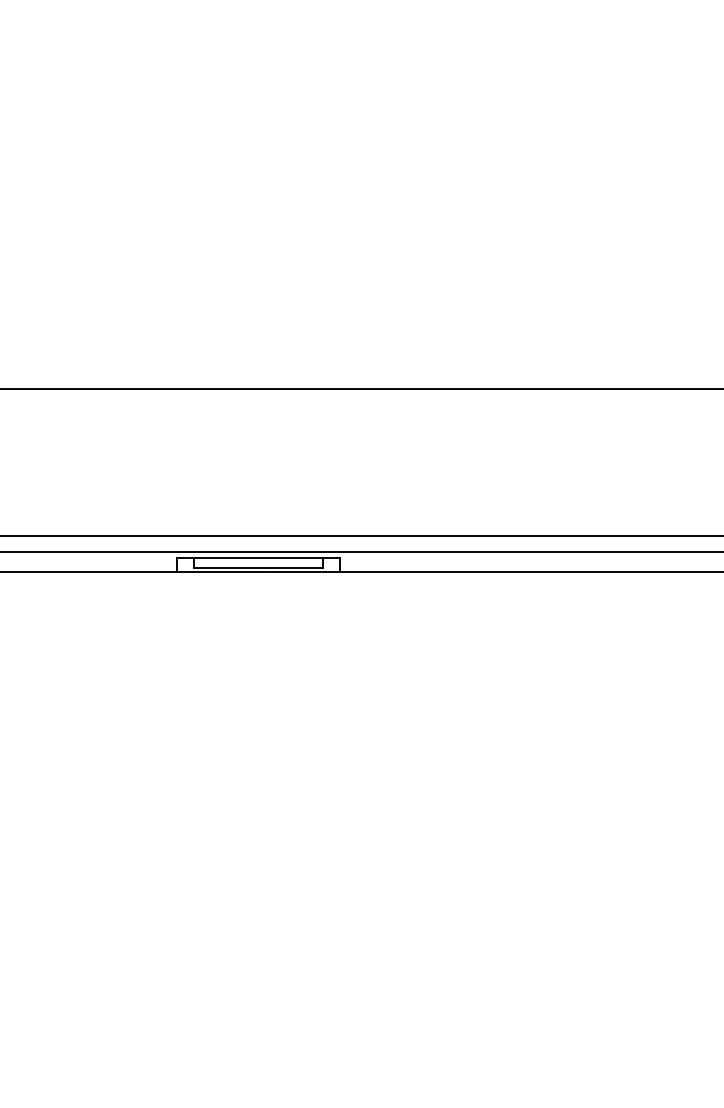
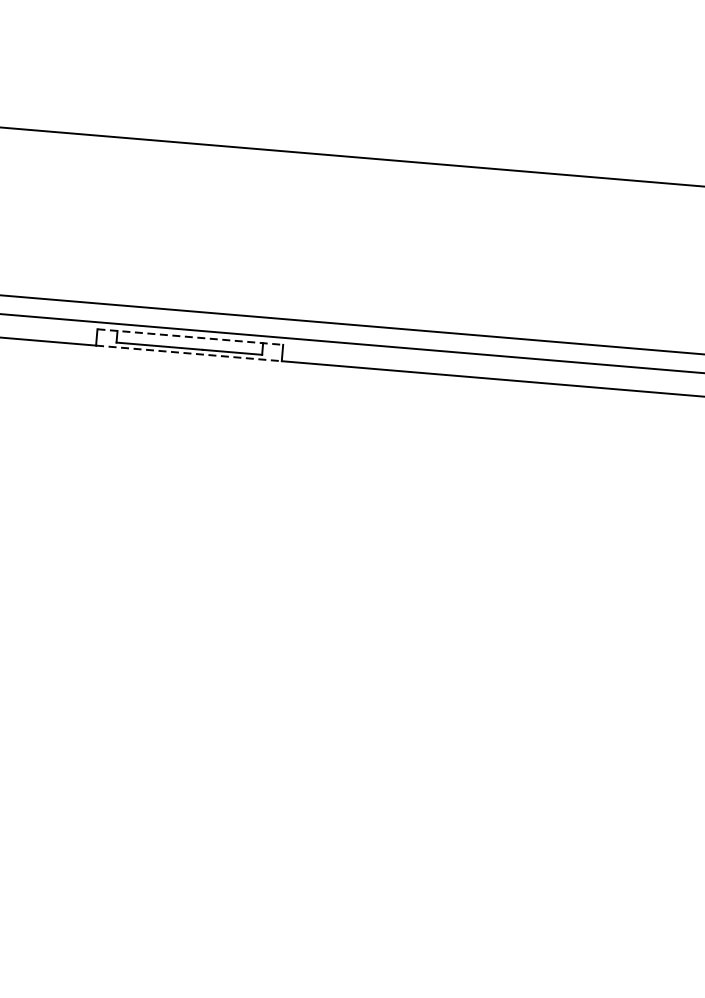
line: (258, 558) -> (190, 337), solid -> dashed
line: (258, 572) -> (188, 353), solid -> dashed

